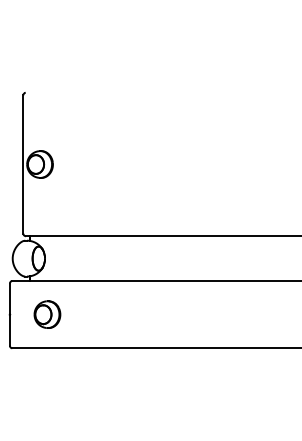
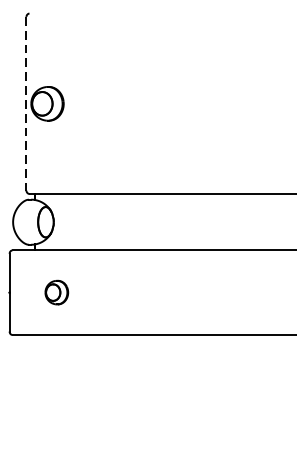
line: (23, 164) -> (26, 103), solid -> dashed
part: (47, 314) -> (56, 292), size x0.7

